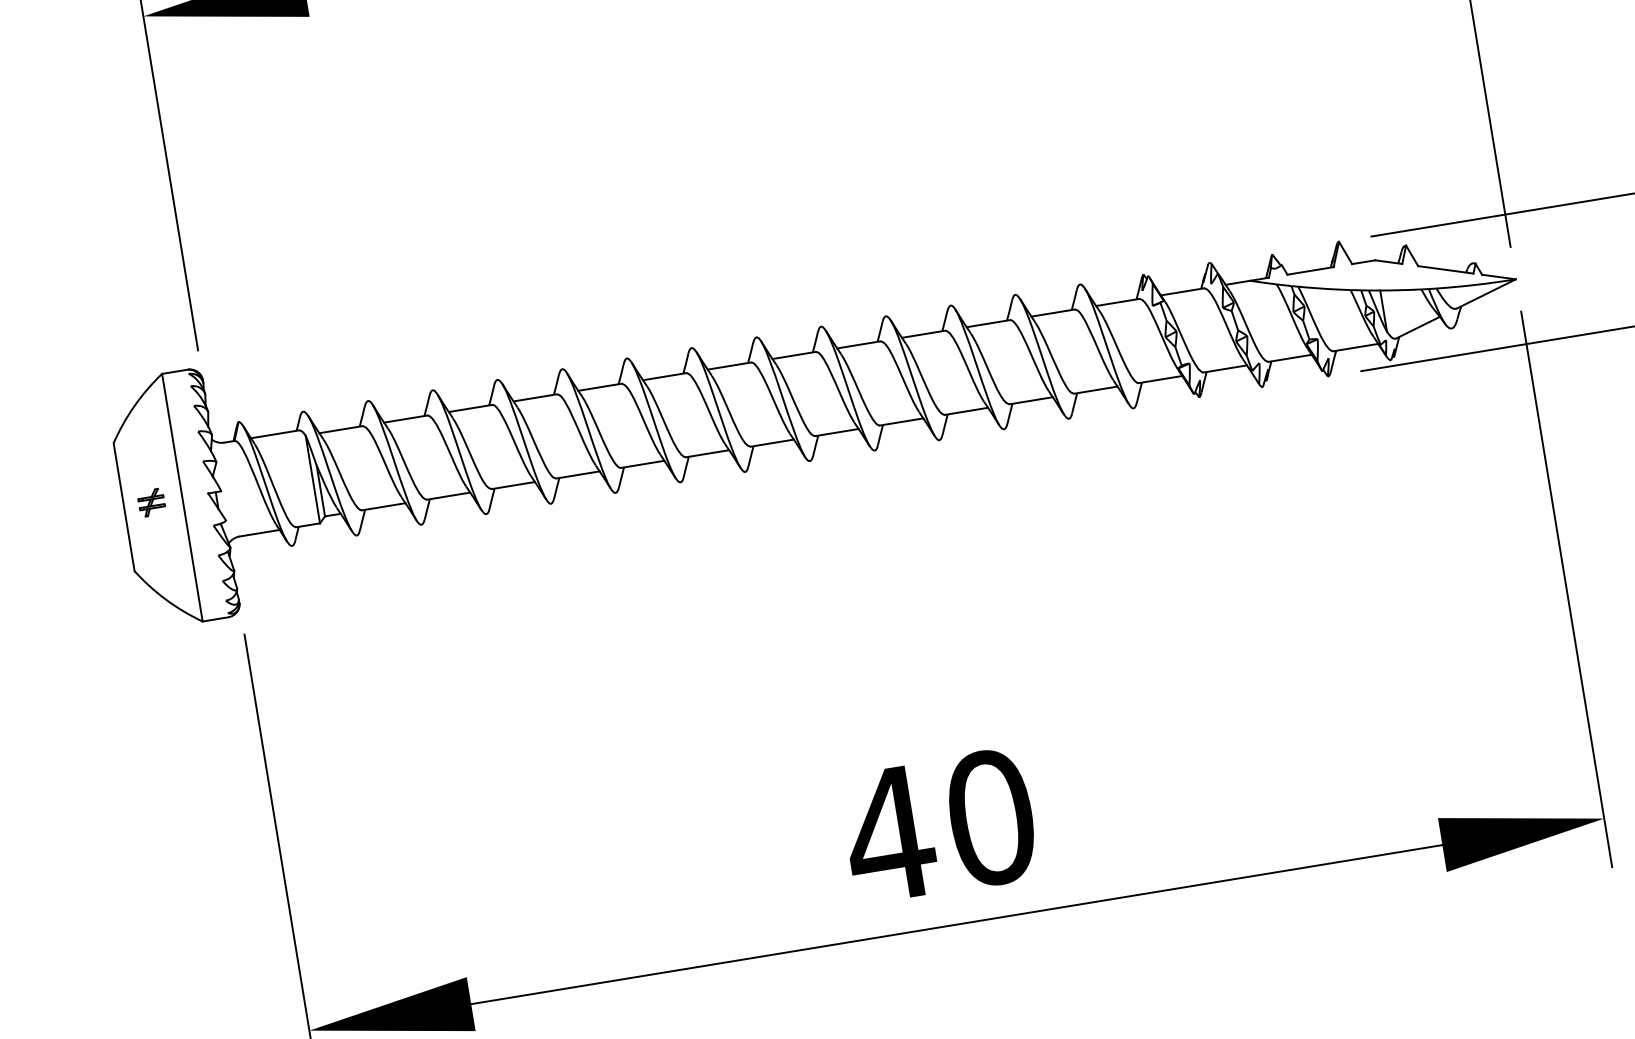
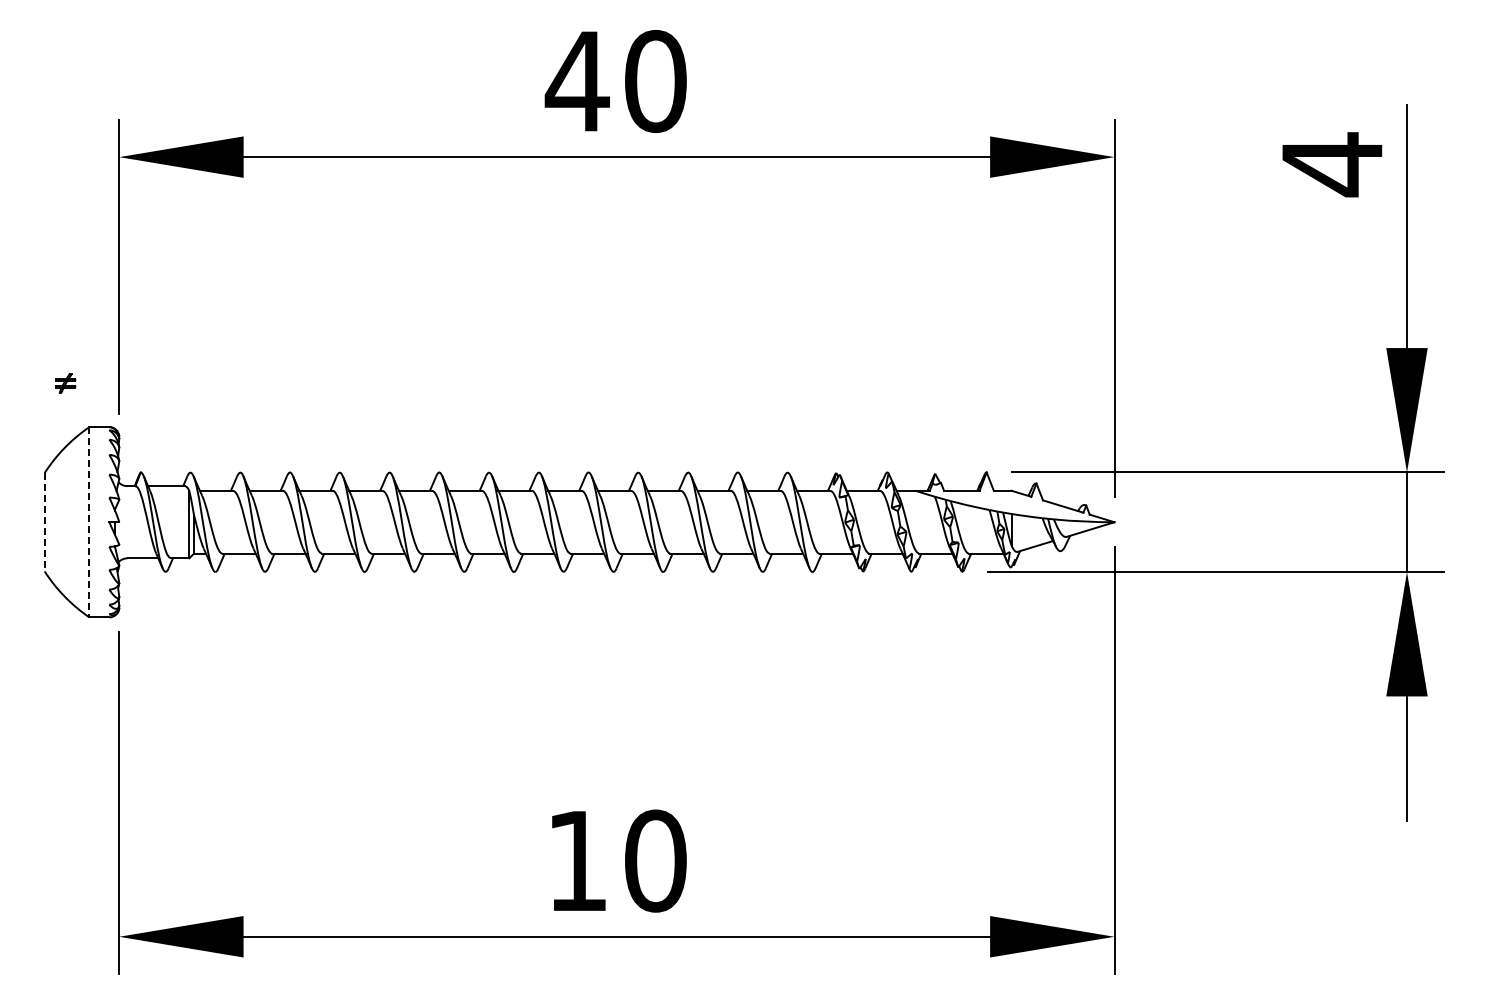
line: (182, 498) -> (89, 522), solid -> dashed
part: (151, 503) -> (65, 383), moved
line: (123, 507) -> (44, 522), solid -> dashed
text: (888, 833) -> (576, 860), 40 -> 10

